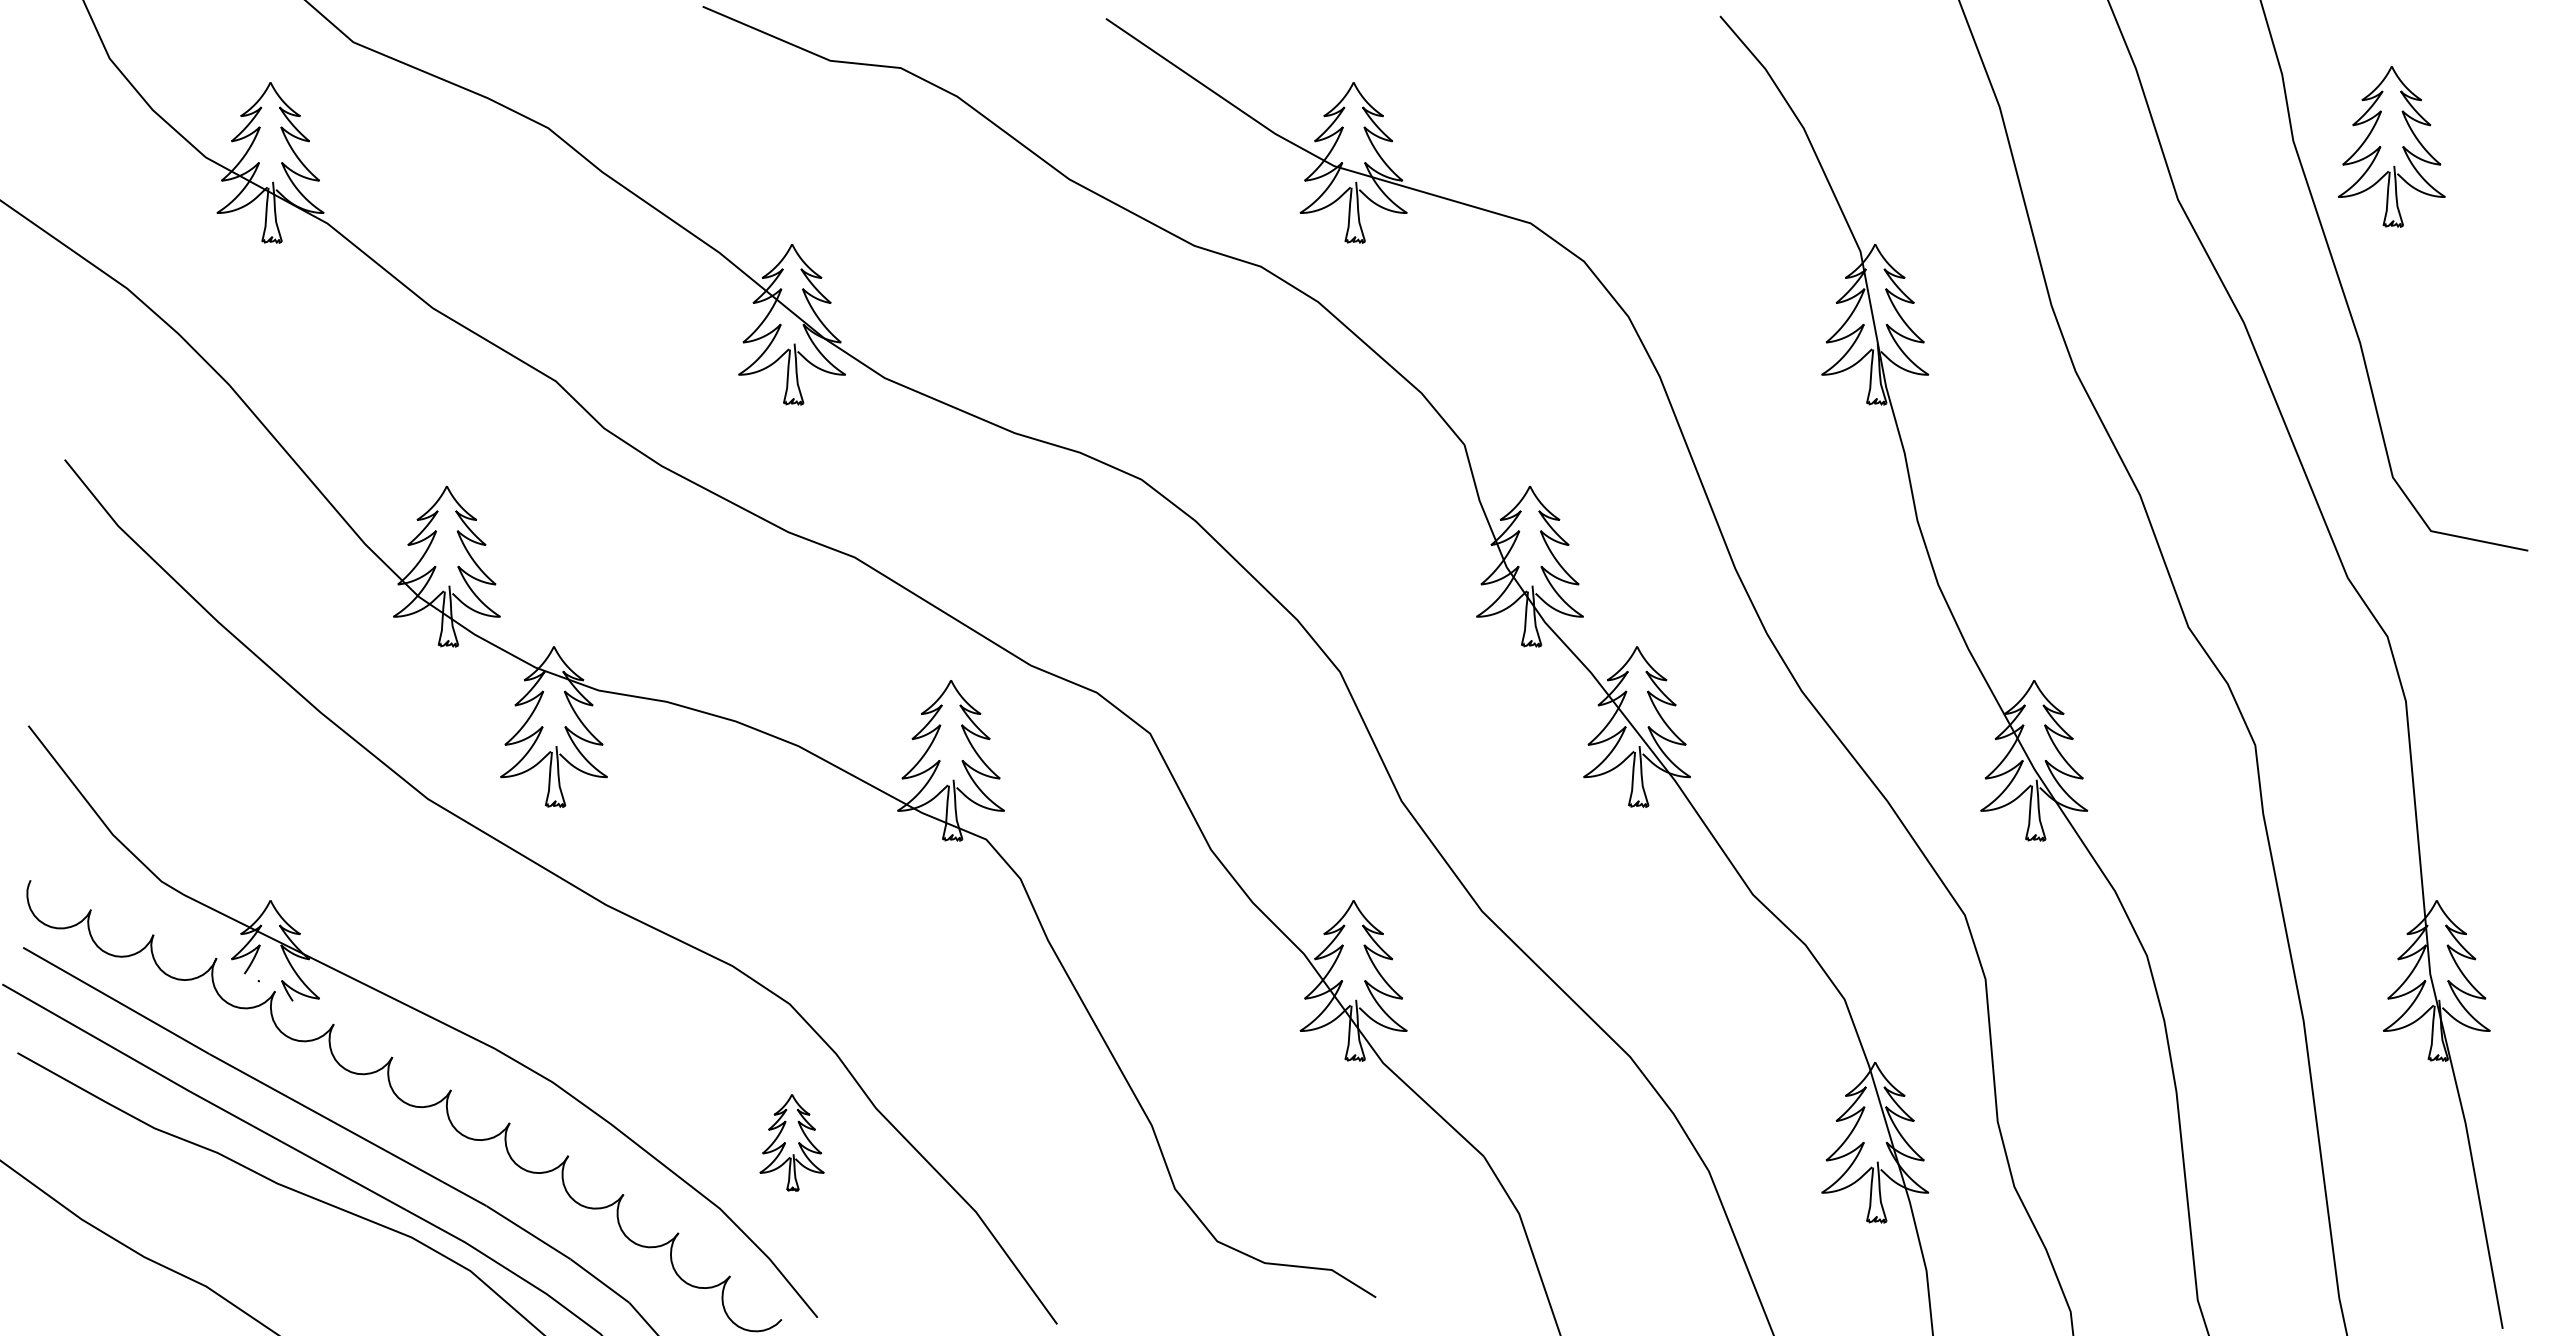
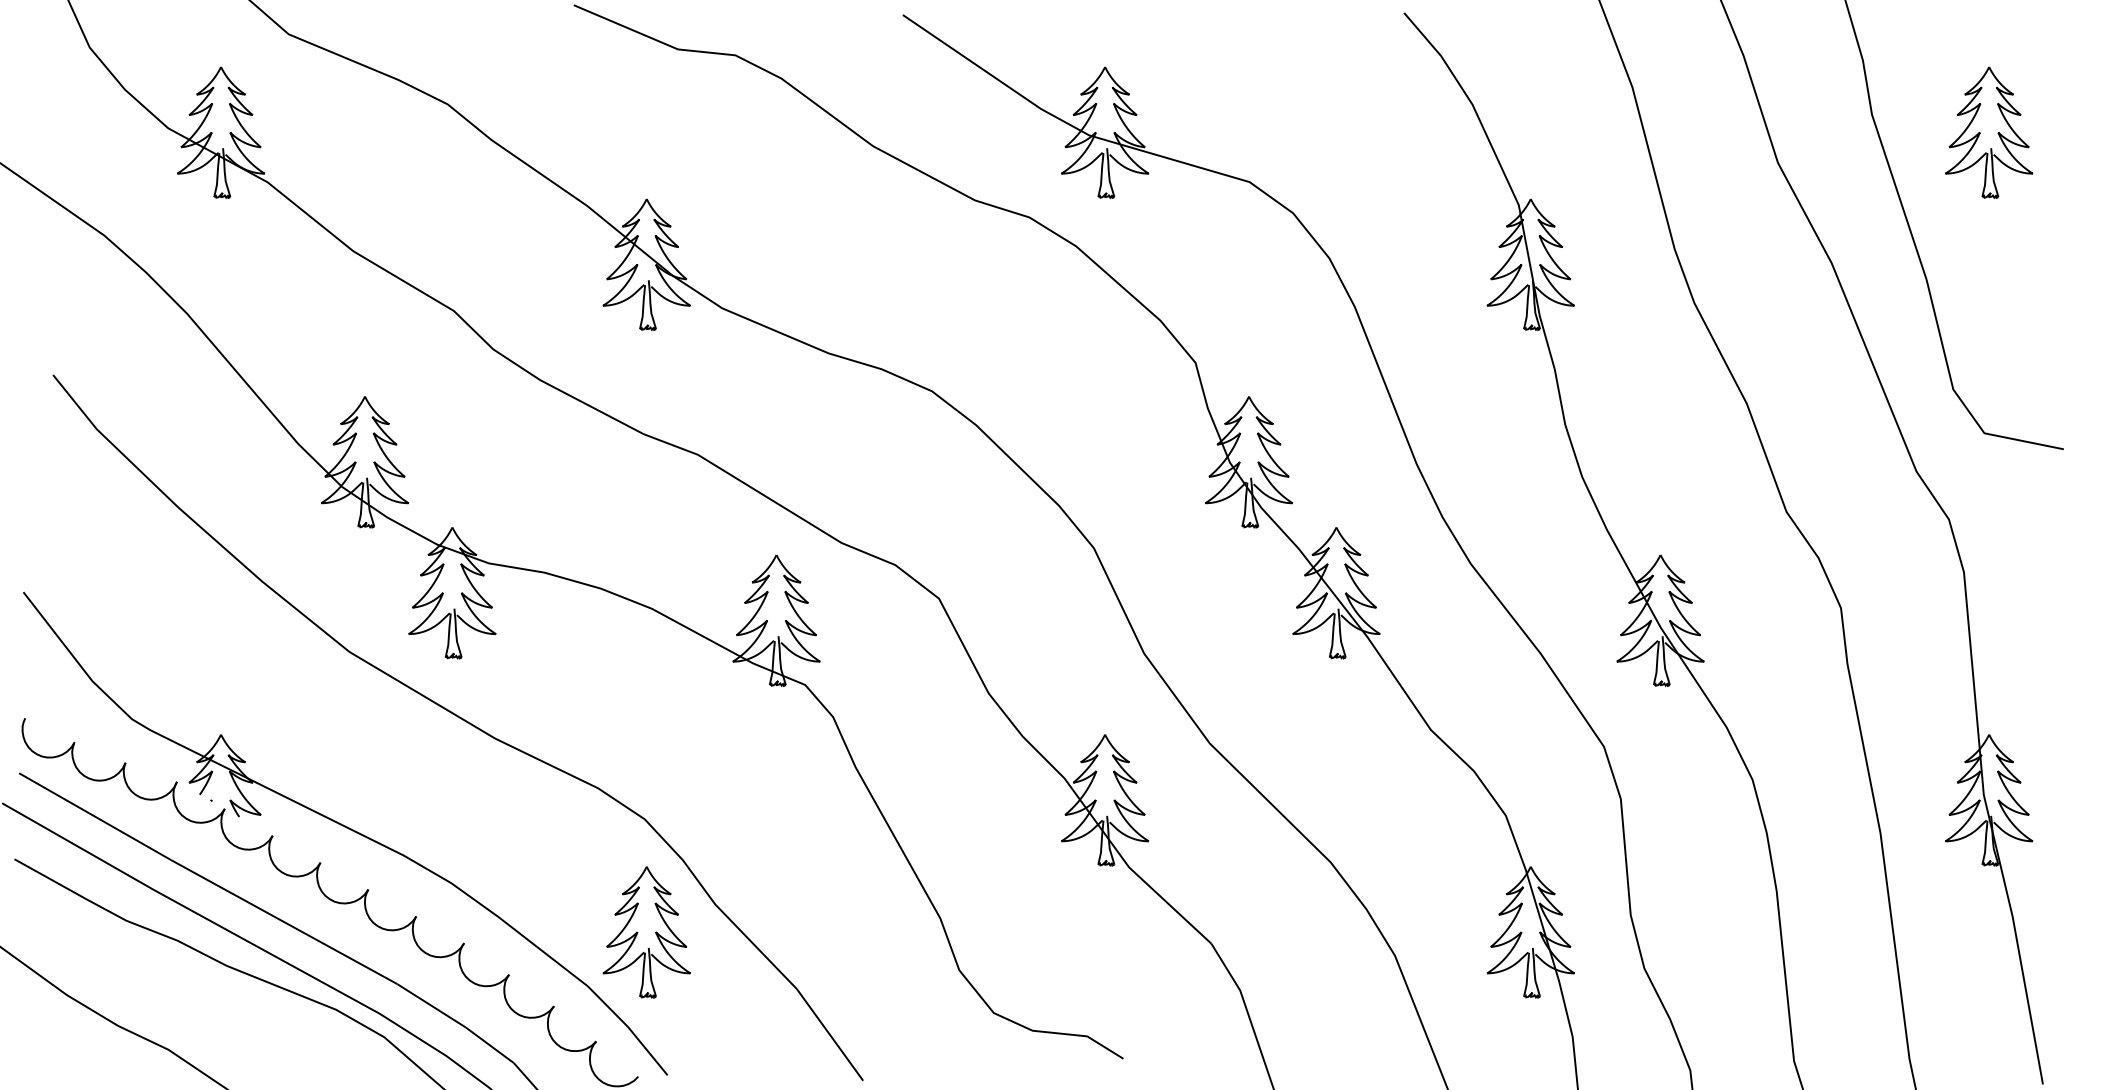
part: (2391, 146) -> (1988, 132), moved
part: (791, 1142) -> (646, 932), size x1.67

